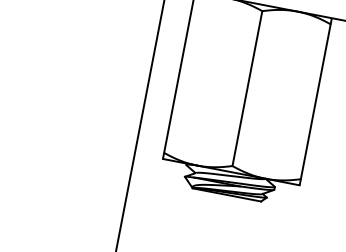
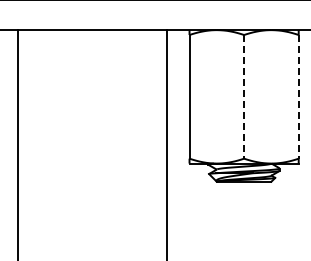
line: (247, 88) -> (244, 96), solid -> dashed
line: (315, 101) -> (298, 96), solid -> dashed

